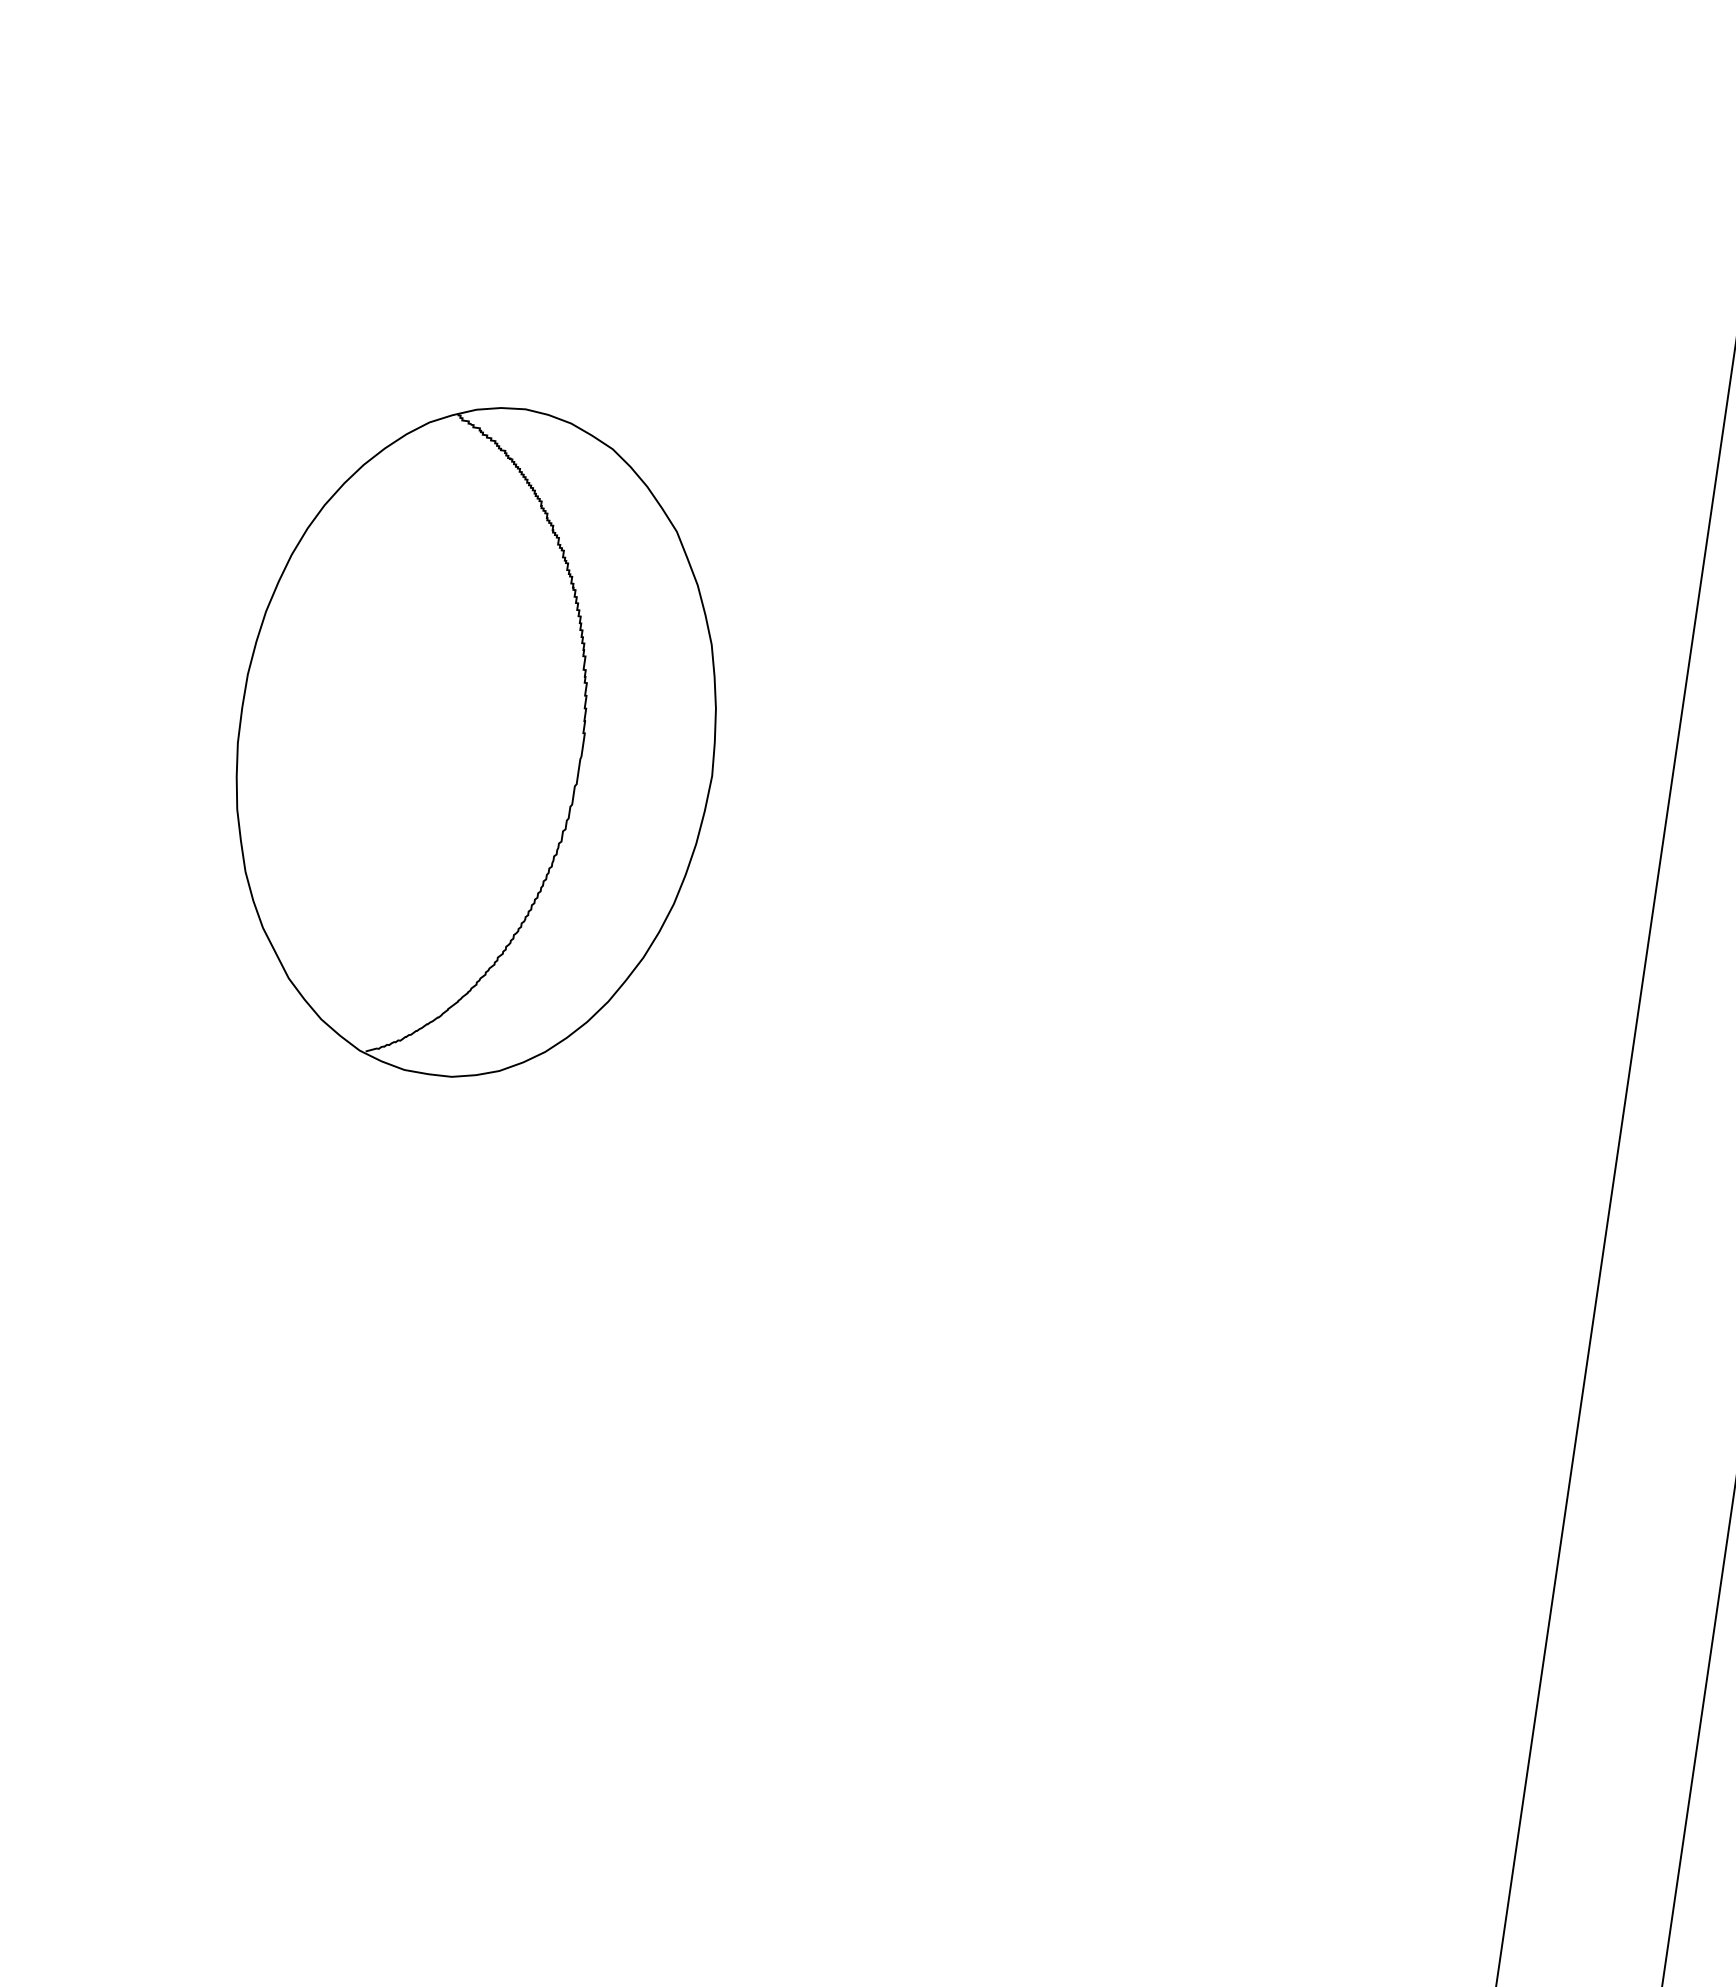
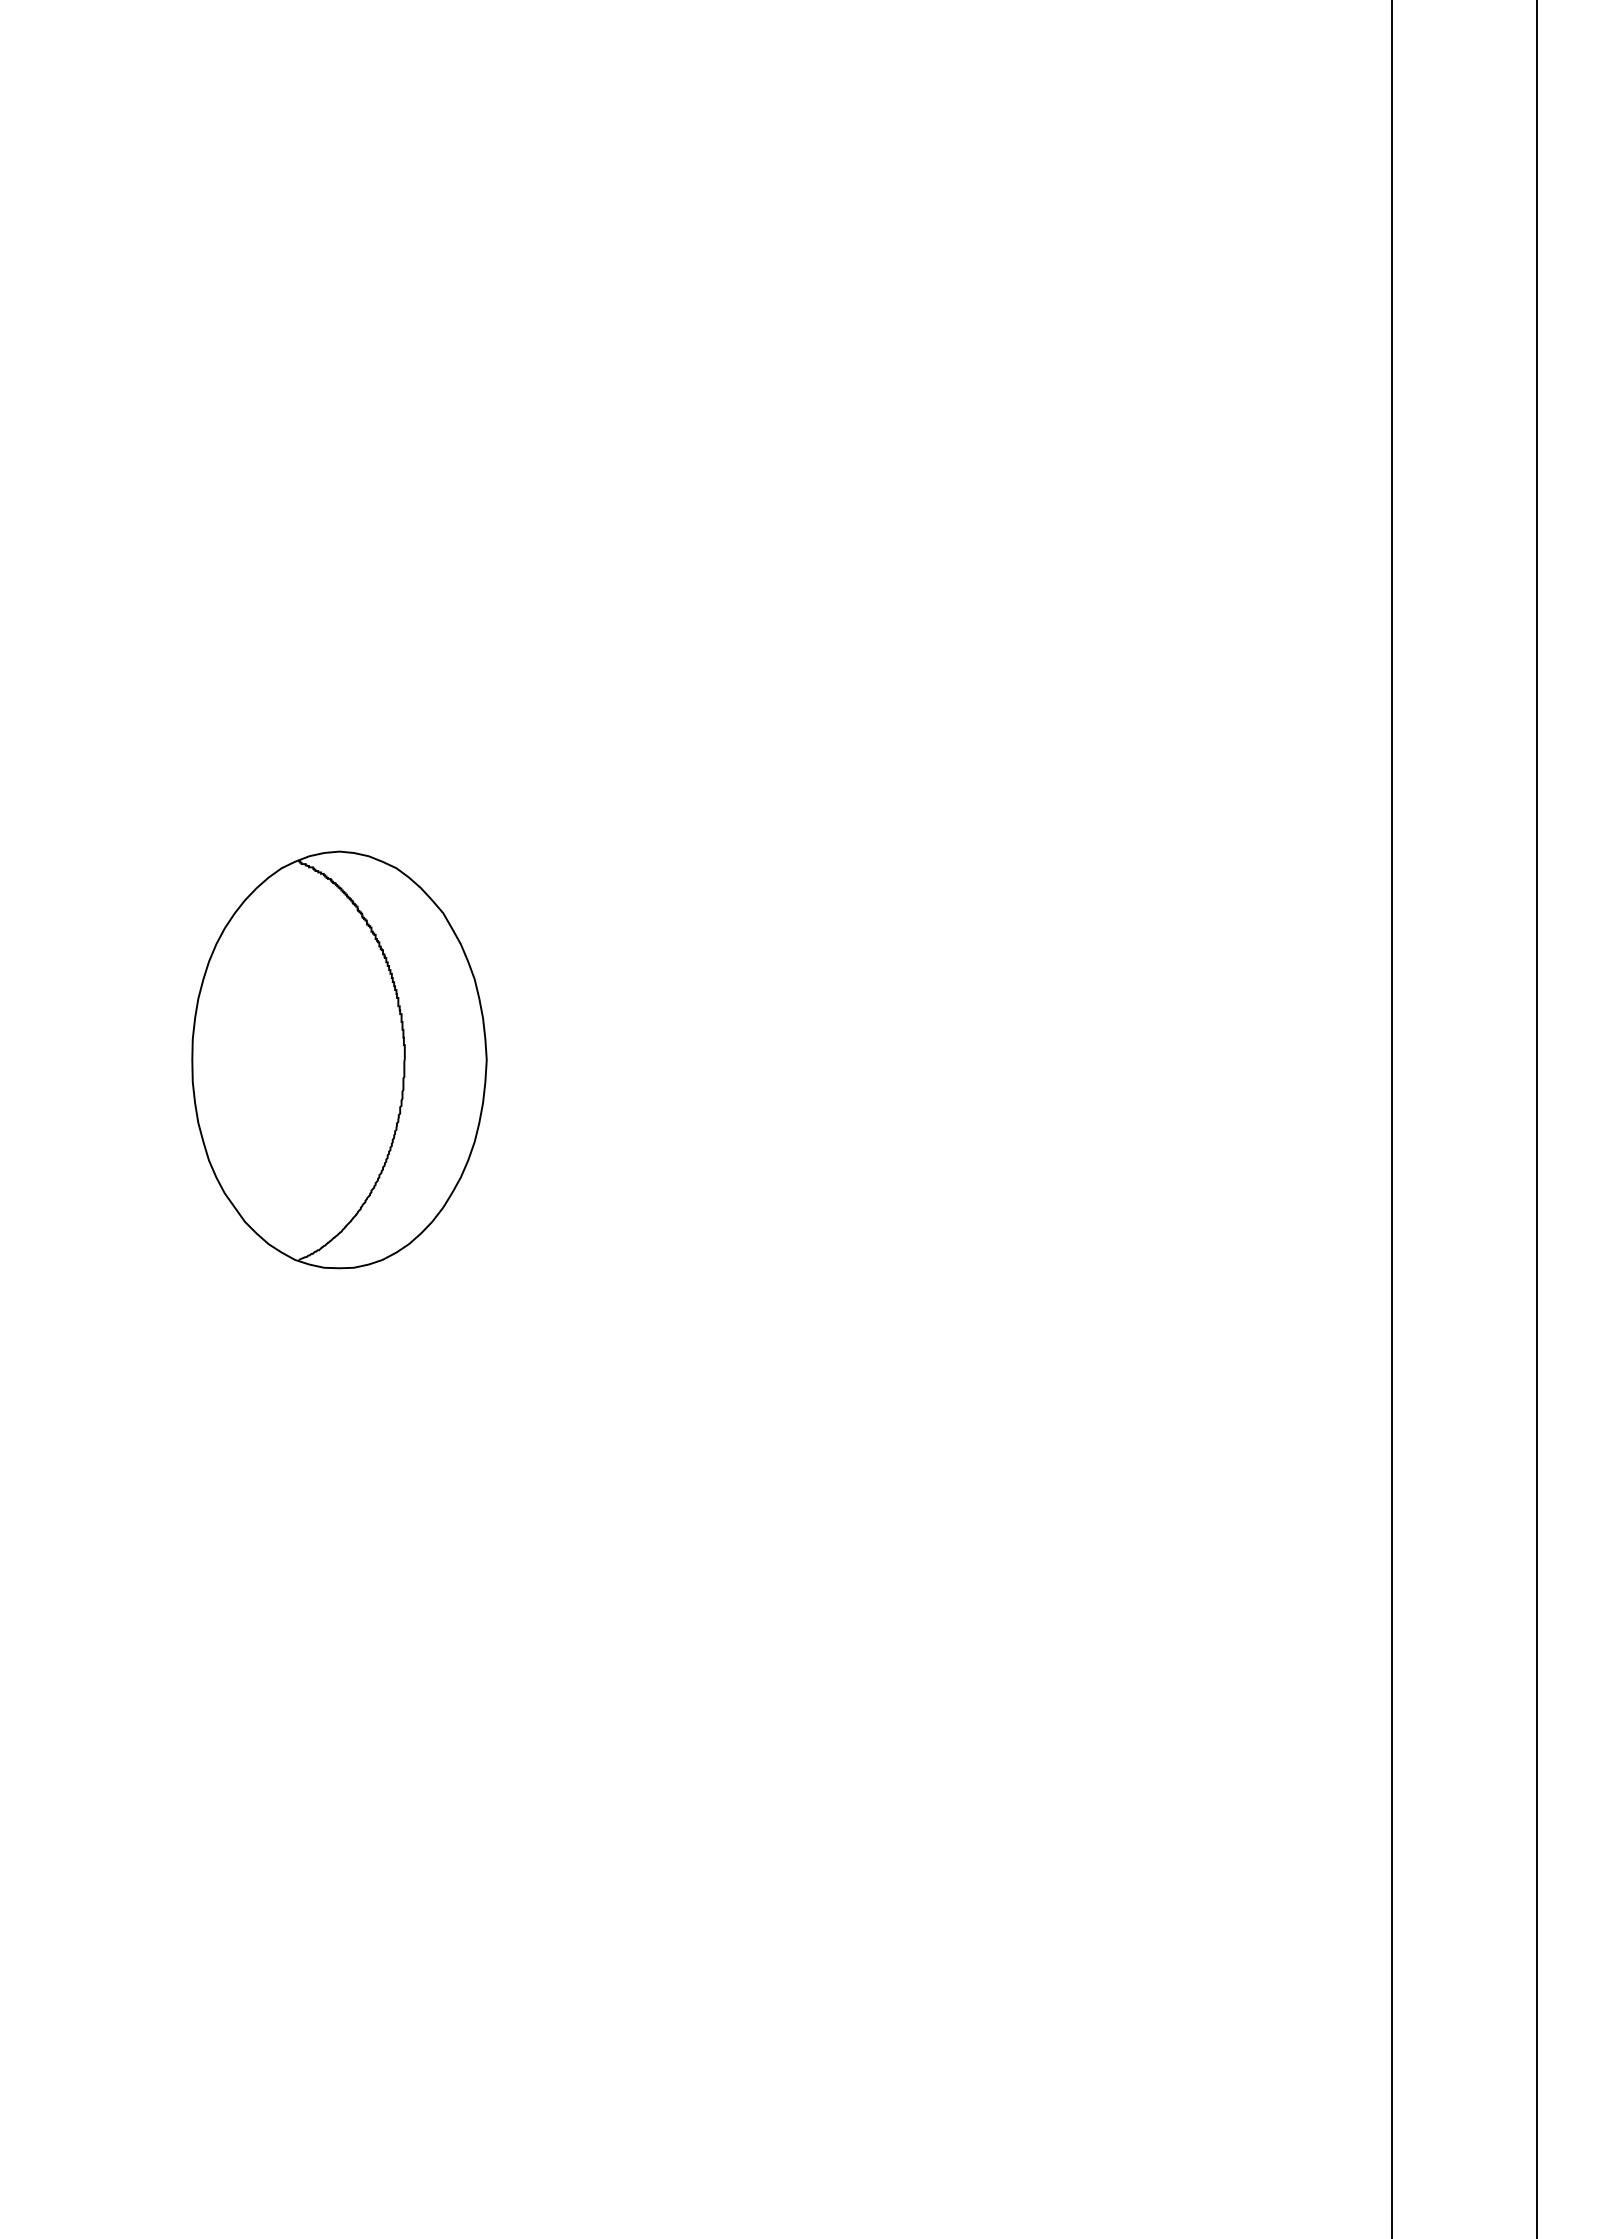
part: (477, 741) -> (339, 1059), size x0.7

